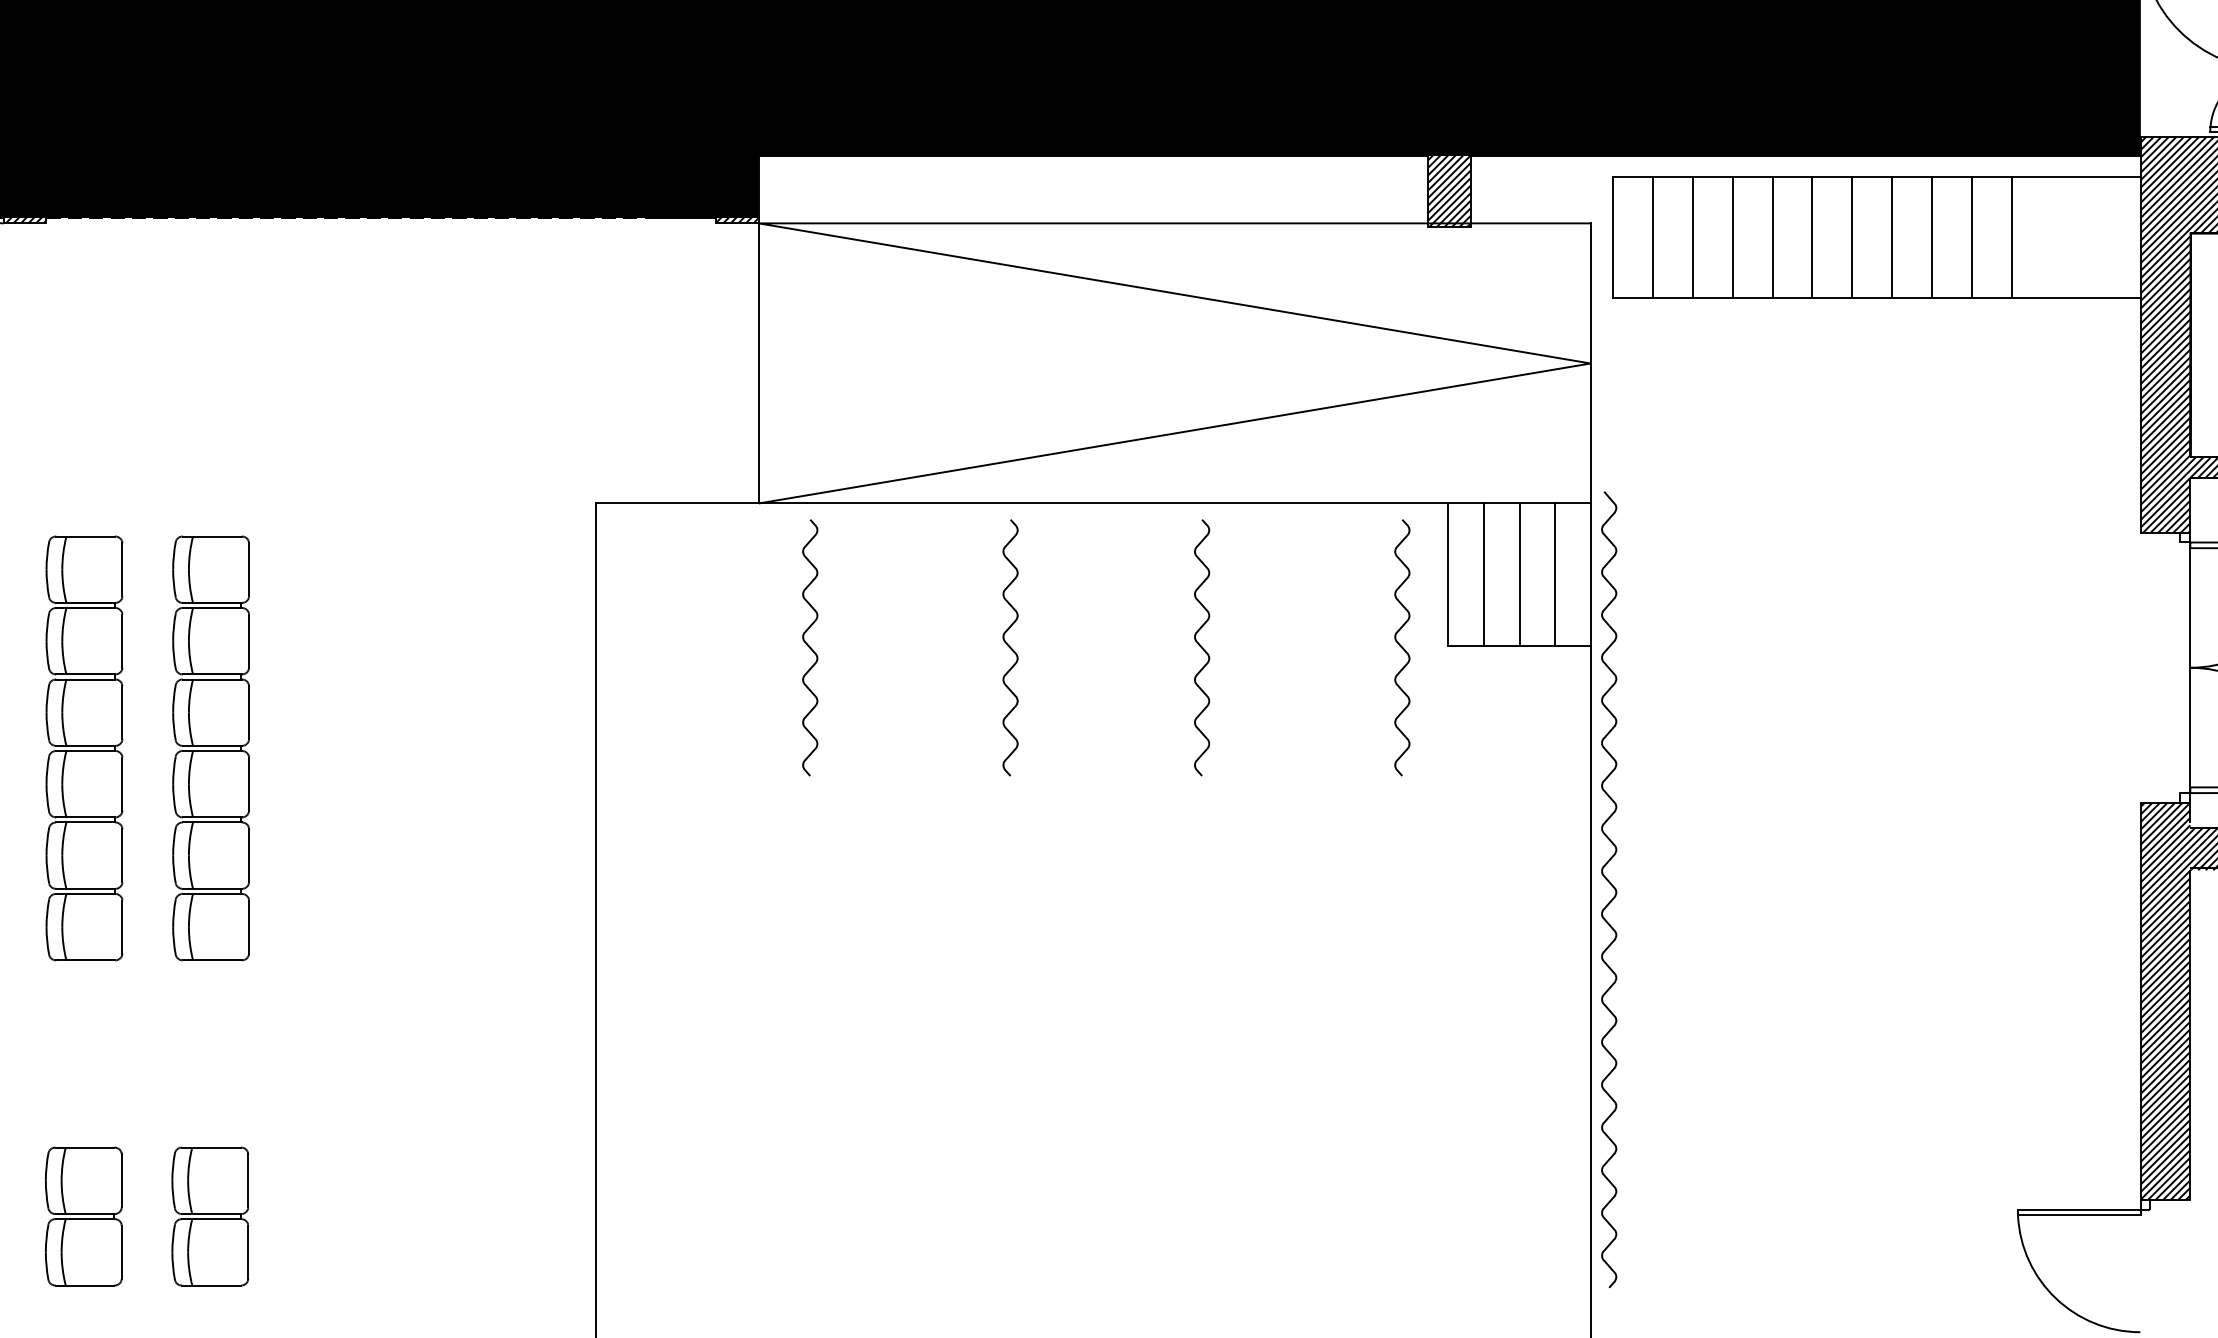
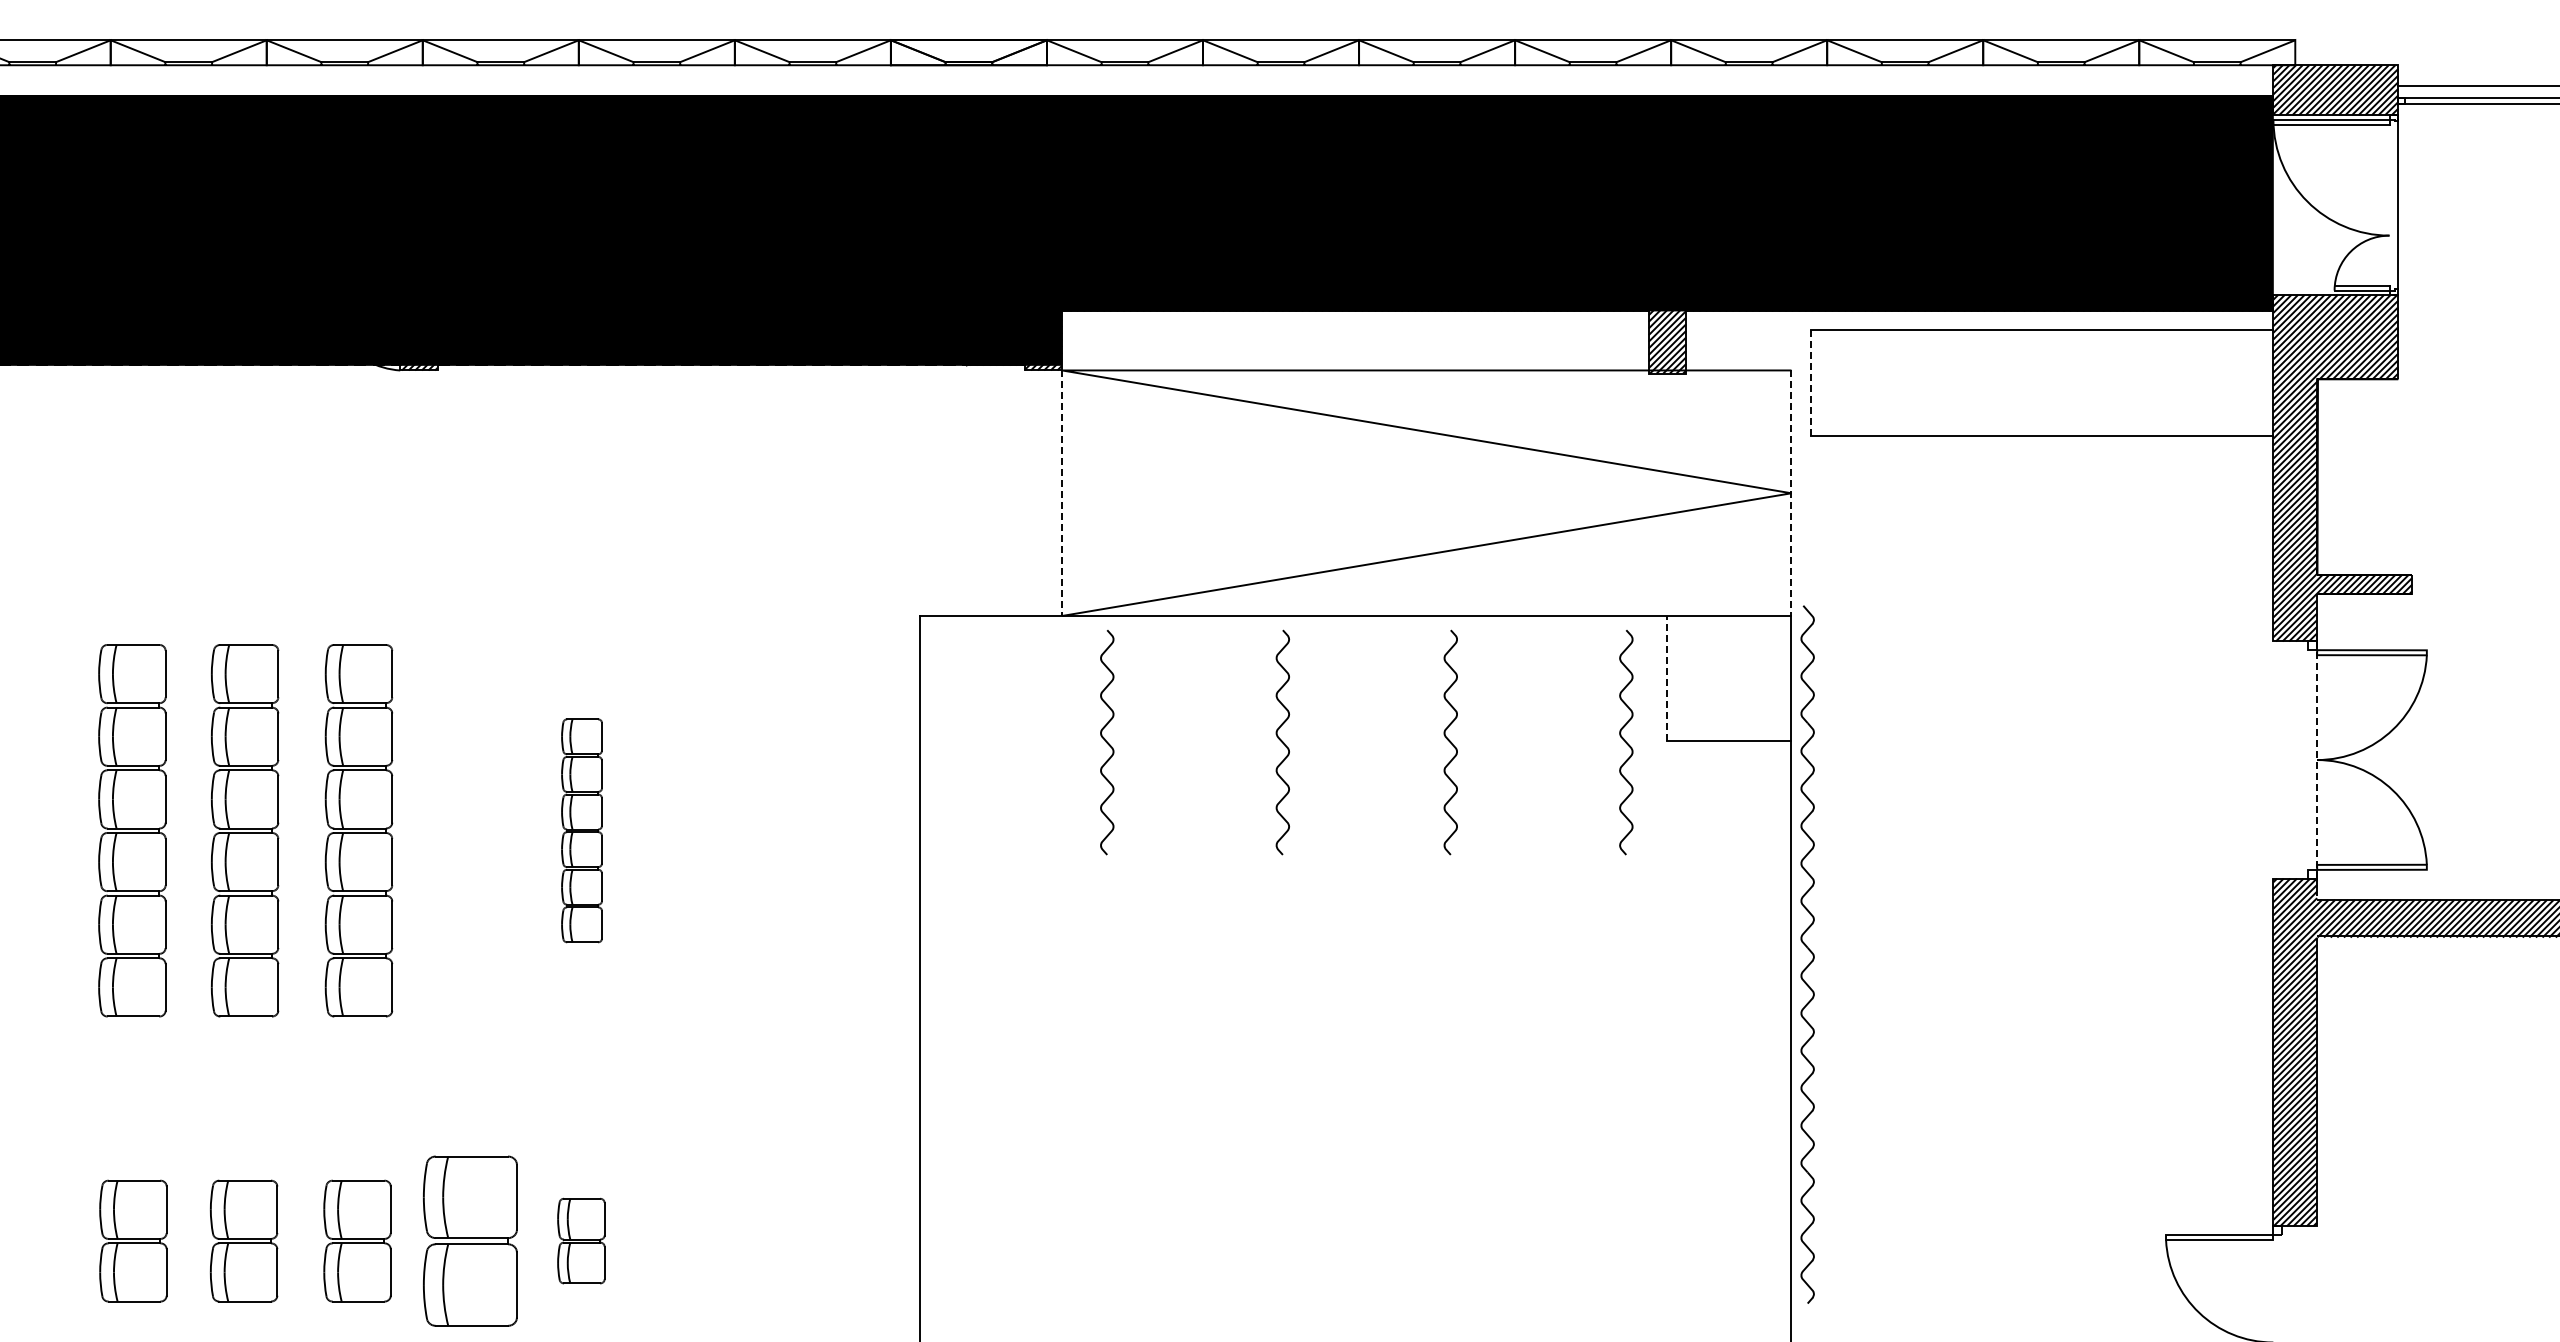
line: (1613, 237) -> (1811, 382), solid -> dashed
line: (1653, 237) -> (1846, 382), removed
line: (1692, 237) -> (1880, 382), removed
line: (1732, 237) -> (1915, 382), removed
line: (1772, 237) -> (1950, 382), removed
line: (1812, 237) -> (1985, 382), removed
line: (1851, 237) -> (2020, 382), removed
line: (1891, 237) -> (2055, 382), removed
line: (1931, 237) -> (2090, 382), removed
line: (1971, 237) -> (2125, 382), removed
line: (2011, 237) -> (2160, 382), removed
line: (759, 363) -> (1062, 493), solid -> dashed
line: (1590, 363) -> (1791, 493), solid -> dashed
line: (1448, 573) -> (1666, 677), solid -> dashed
line: (1483, 573) -> (1697, 677), removed
line: (1520, 573) -> (1729, 677), removed
line: (1555, 573) -> (1760, 677), removed
line: (2190, 668) -> (2317, 760), solid -> dashed
part: (83, 748) -> (470, 830), removed
part: (210, 748) -> (581, 830), size x0.6
part: (83, 1215) -> (470, 1240), size x1.4
part: (210, 1215) -> (581, 1240), size x0.7

